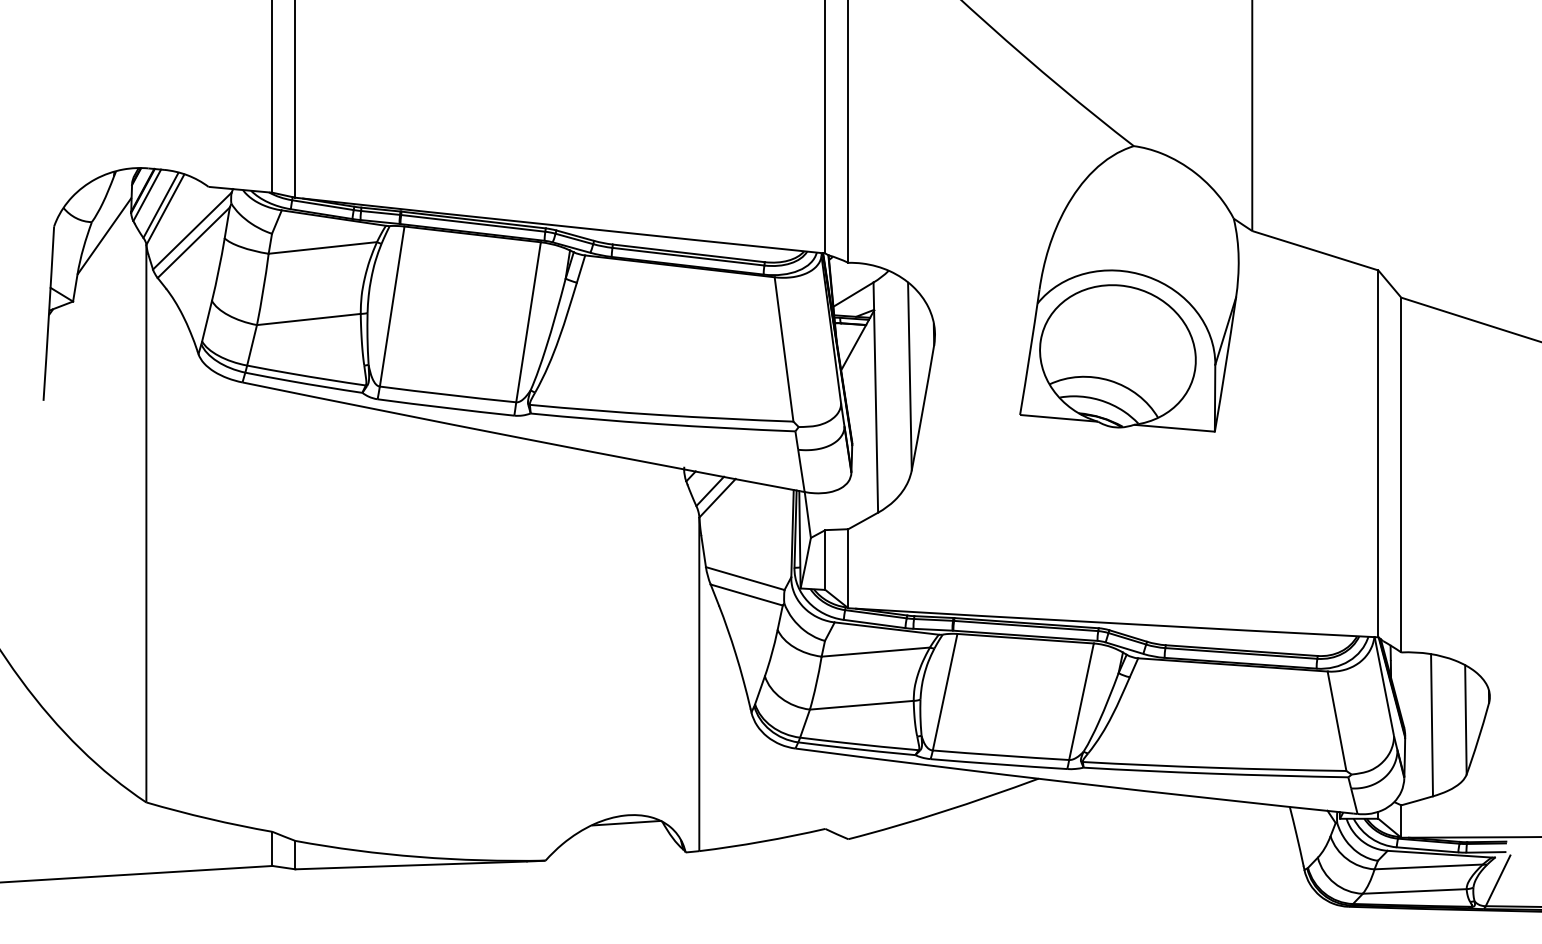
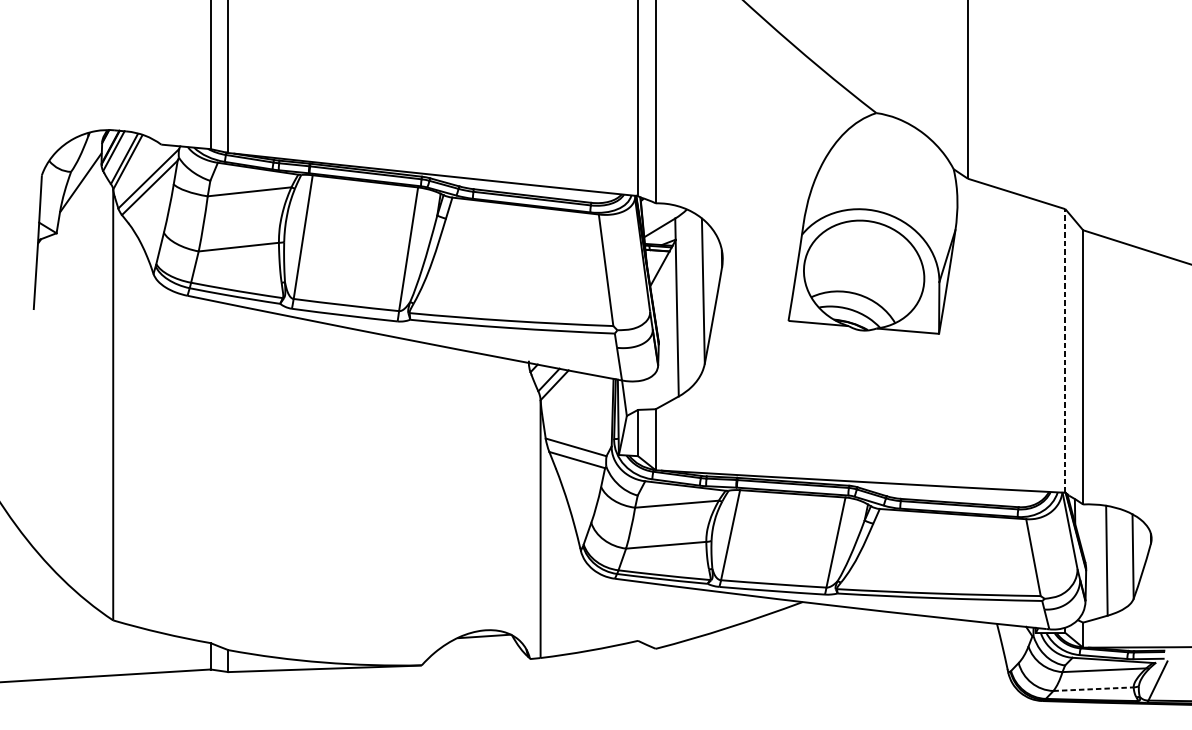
line: (1378, 453) -> (1065, 350), solid -> dashed
line: (1414, 891) -> (1093, 689), solid -> dashed

